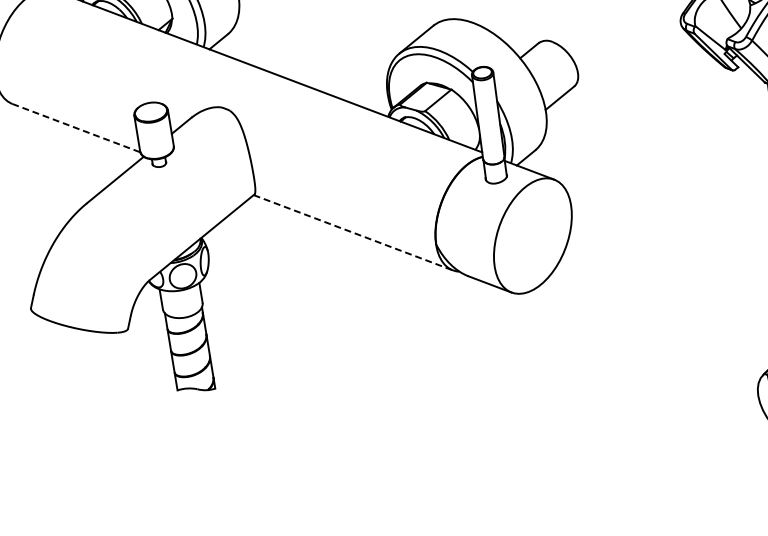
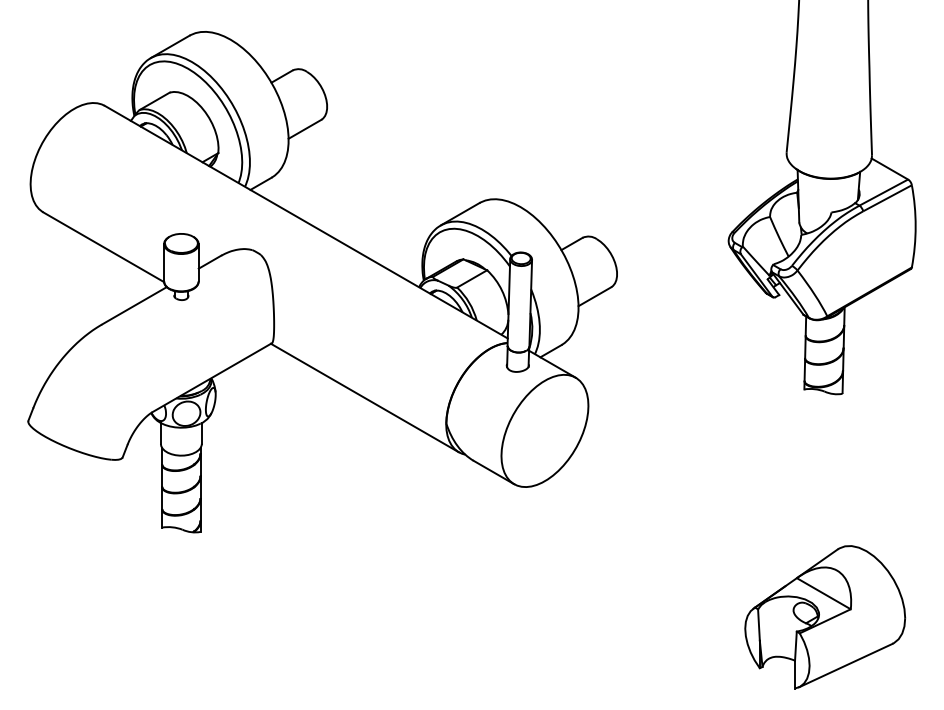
line: (76, 128) -> (103, 247), dashed -> solid
line: (352, 233) -> (364, 398), dashed -> solid

